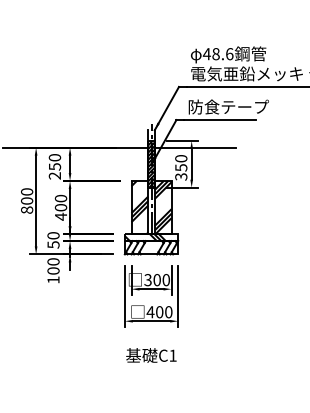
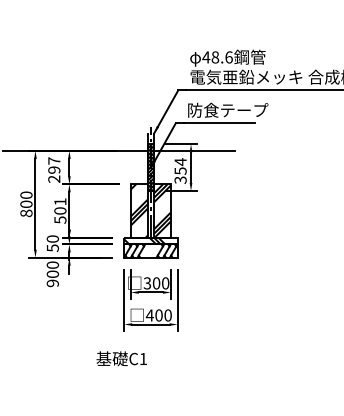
text: (181, 159) -> (180, 162), 350 -> 354
text: (55, 162) -> (54, 165), 250 -> 297
text: (61, 208) -> (60, 211), 400 -> 501
text: (53, 280) -> (52, 283), 100 -> 900
text: (151, 355) -> (121, 358), moved

